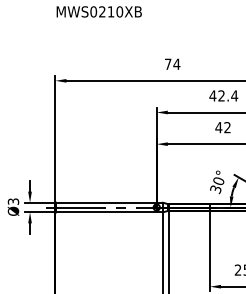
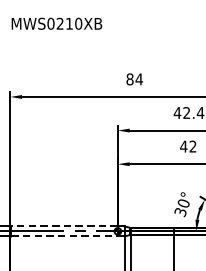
text: (167, 63) -> (129, 78), 74 -> 84
line: (106, 202) -> (64, 226), solid -> dashed
line: (107, 212) -> (65, 236), solid -> dashed

